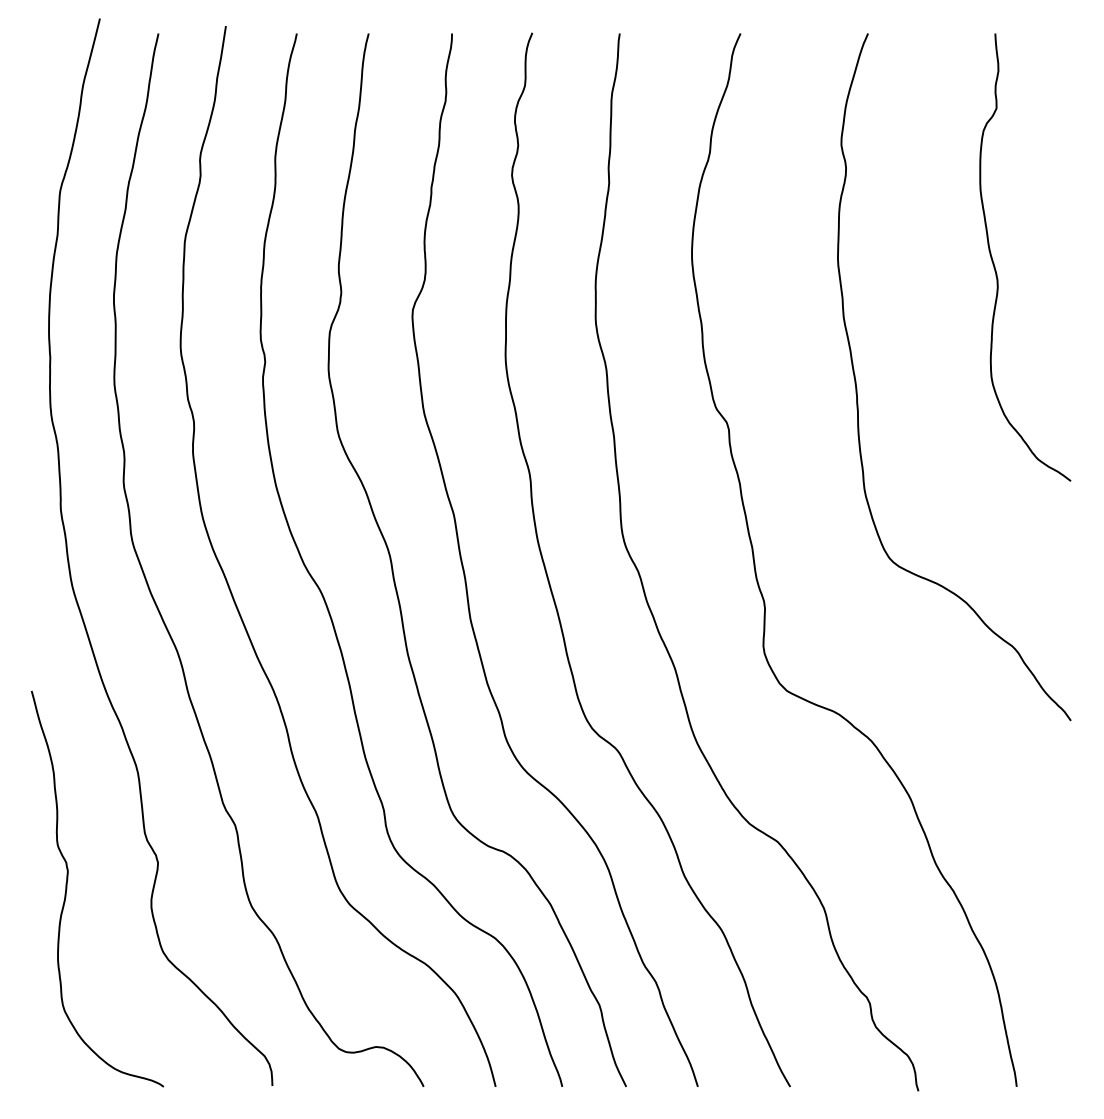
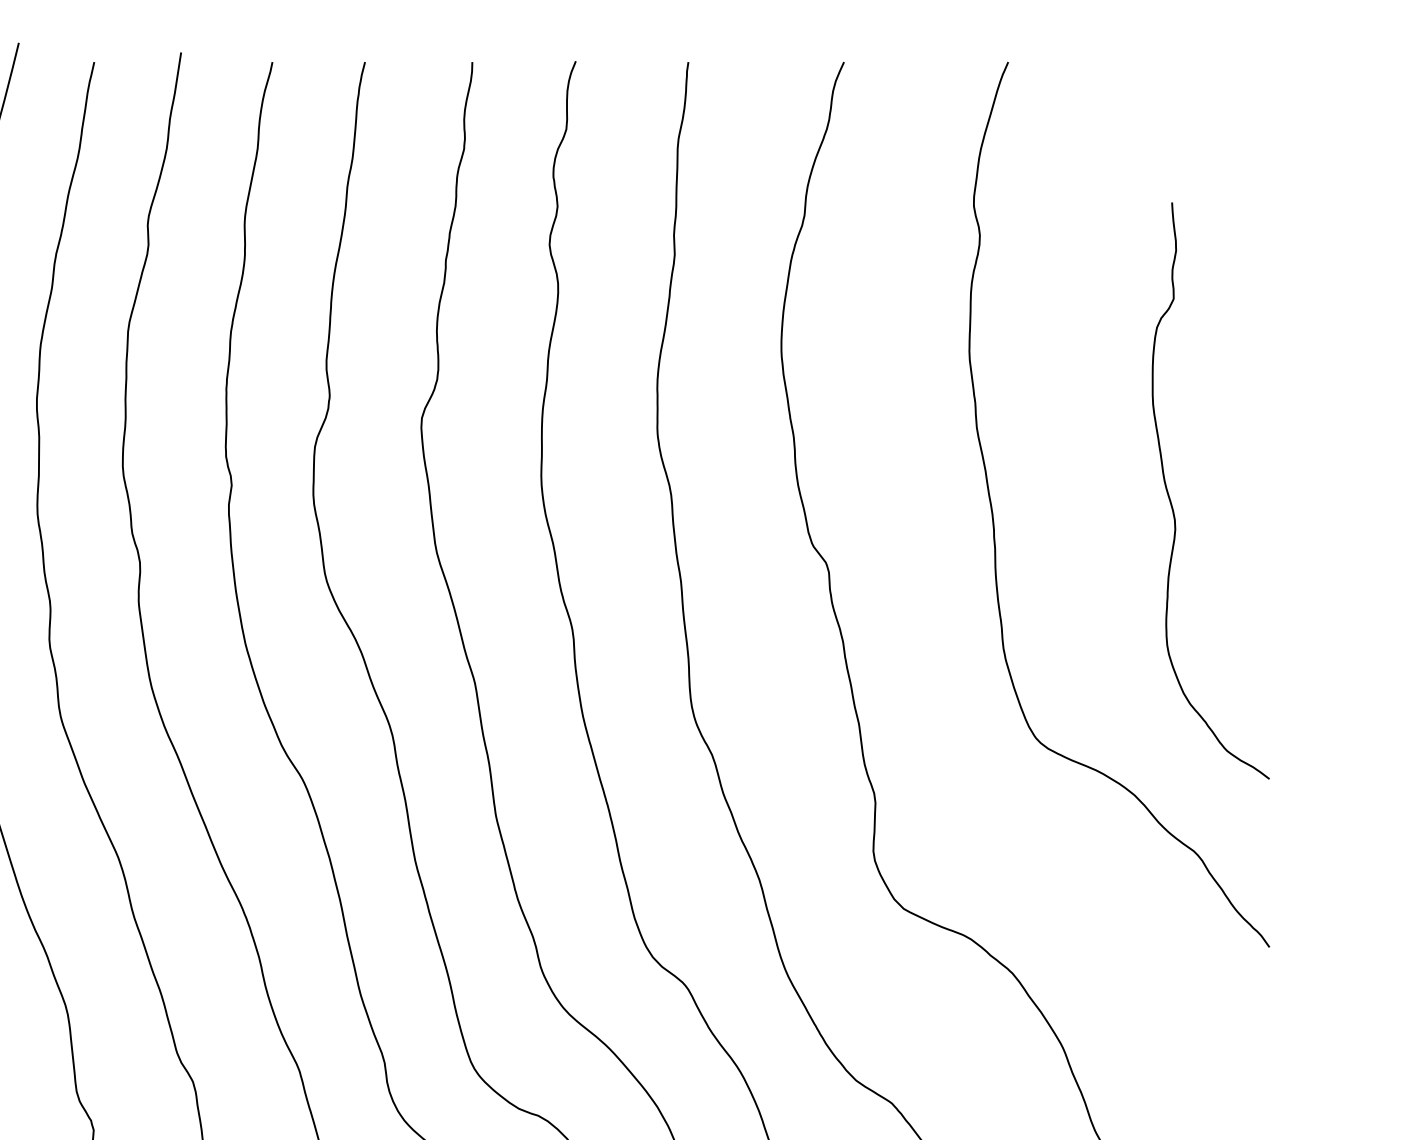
curve: (995, 266) -> (1172, 502), moved

